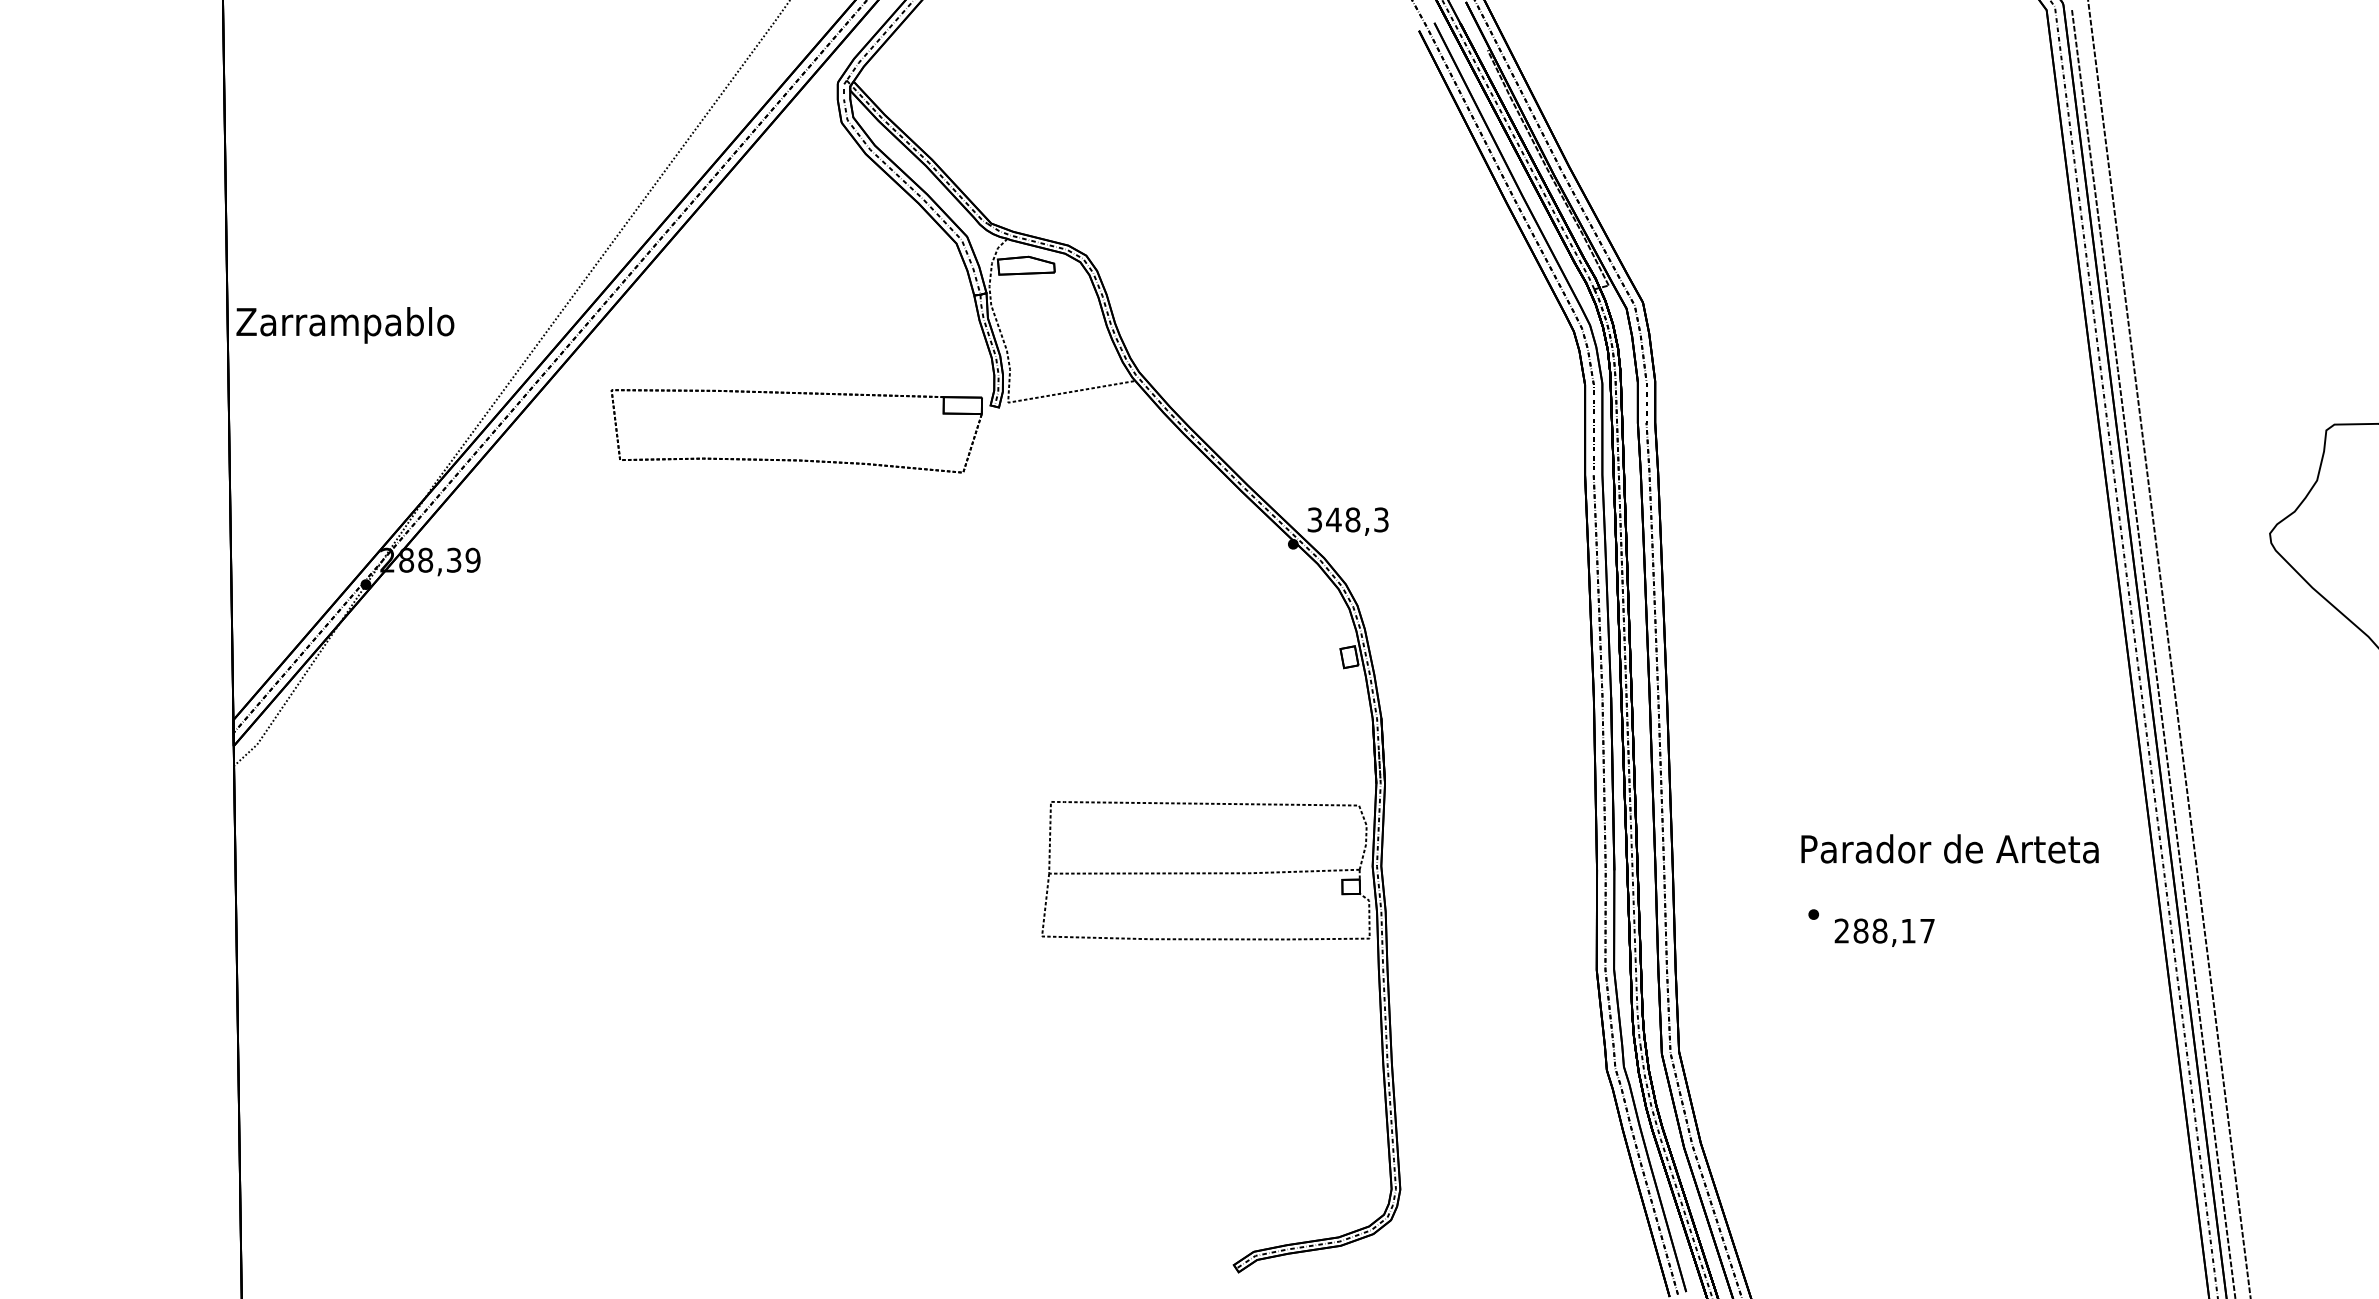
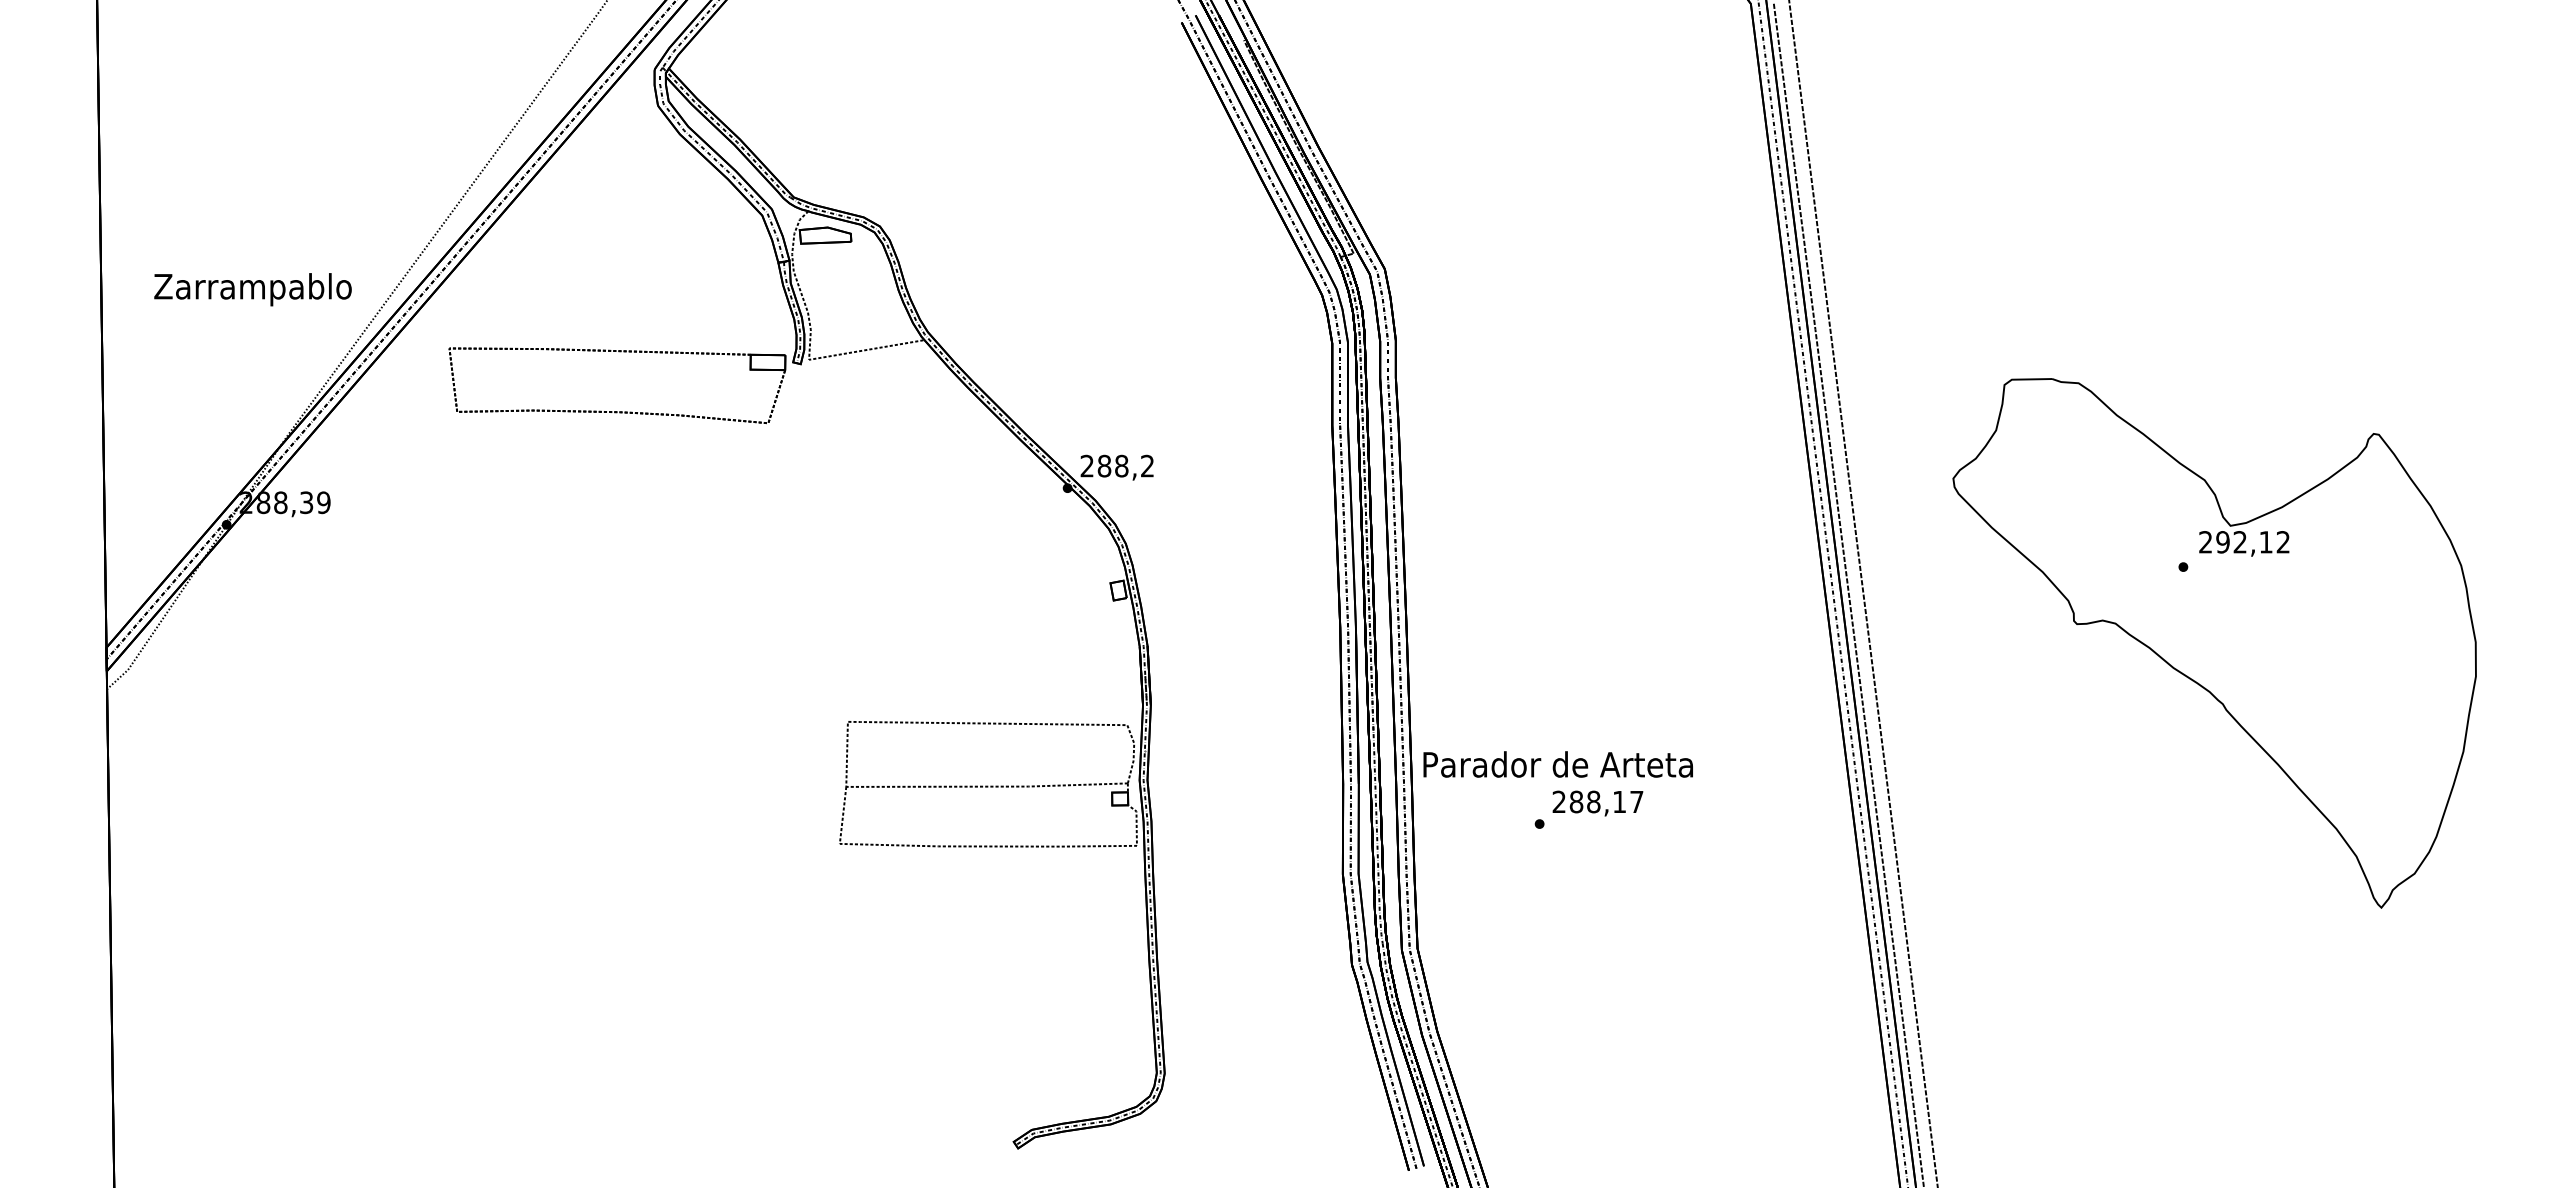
text: (344, 325) -> (252, 289), moved
text: (1348, 519) -> (1117, 465), 348,3 -> 288,2
text: (1949, 848) -> (1557, 764), moved
text: (1884, 932) -> (1597, 803), moved

